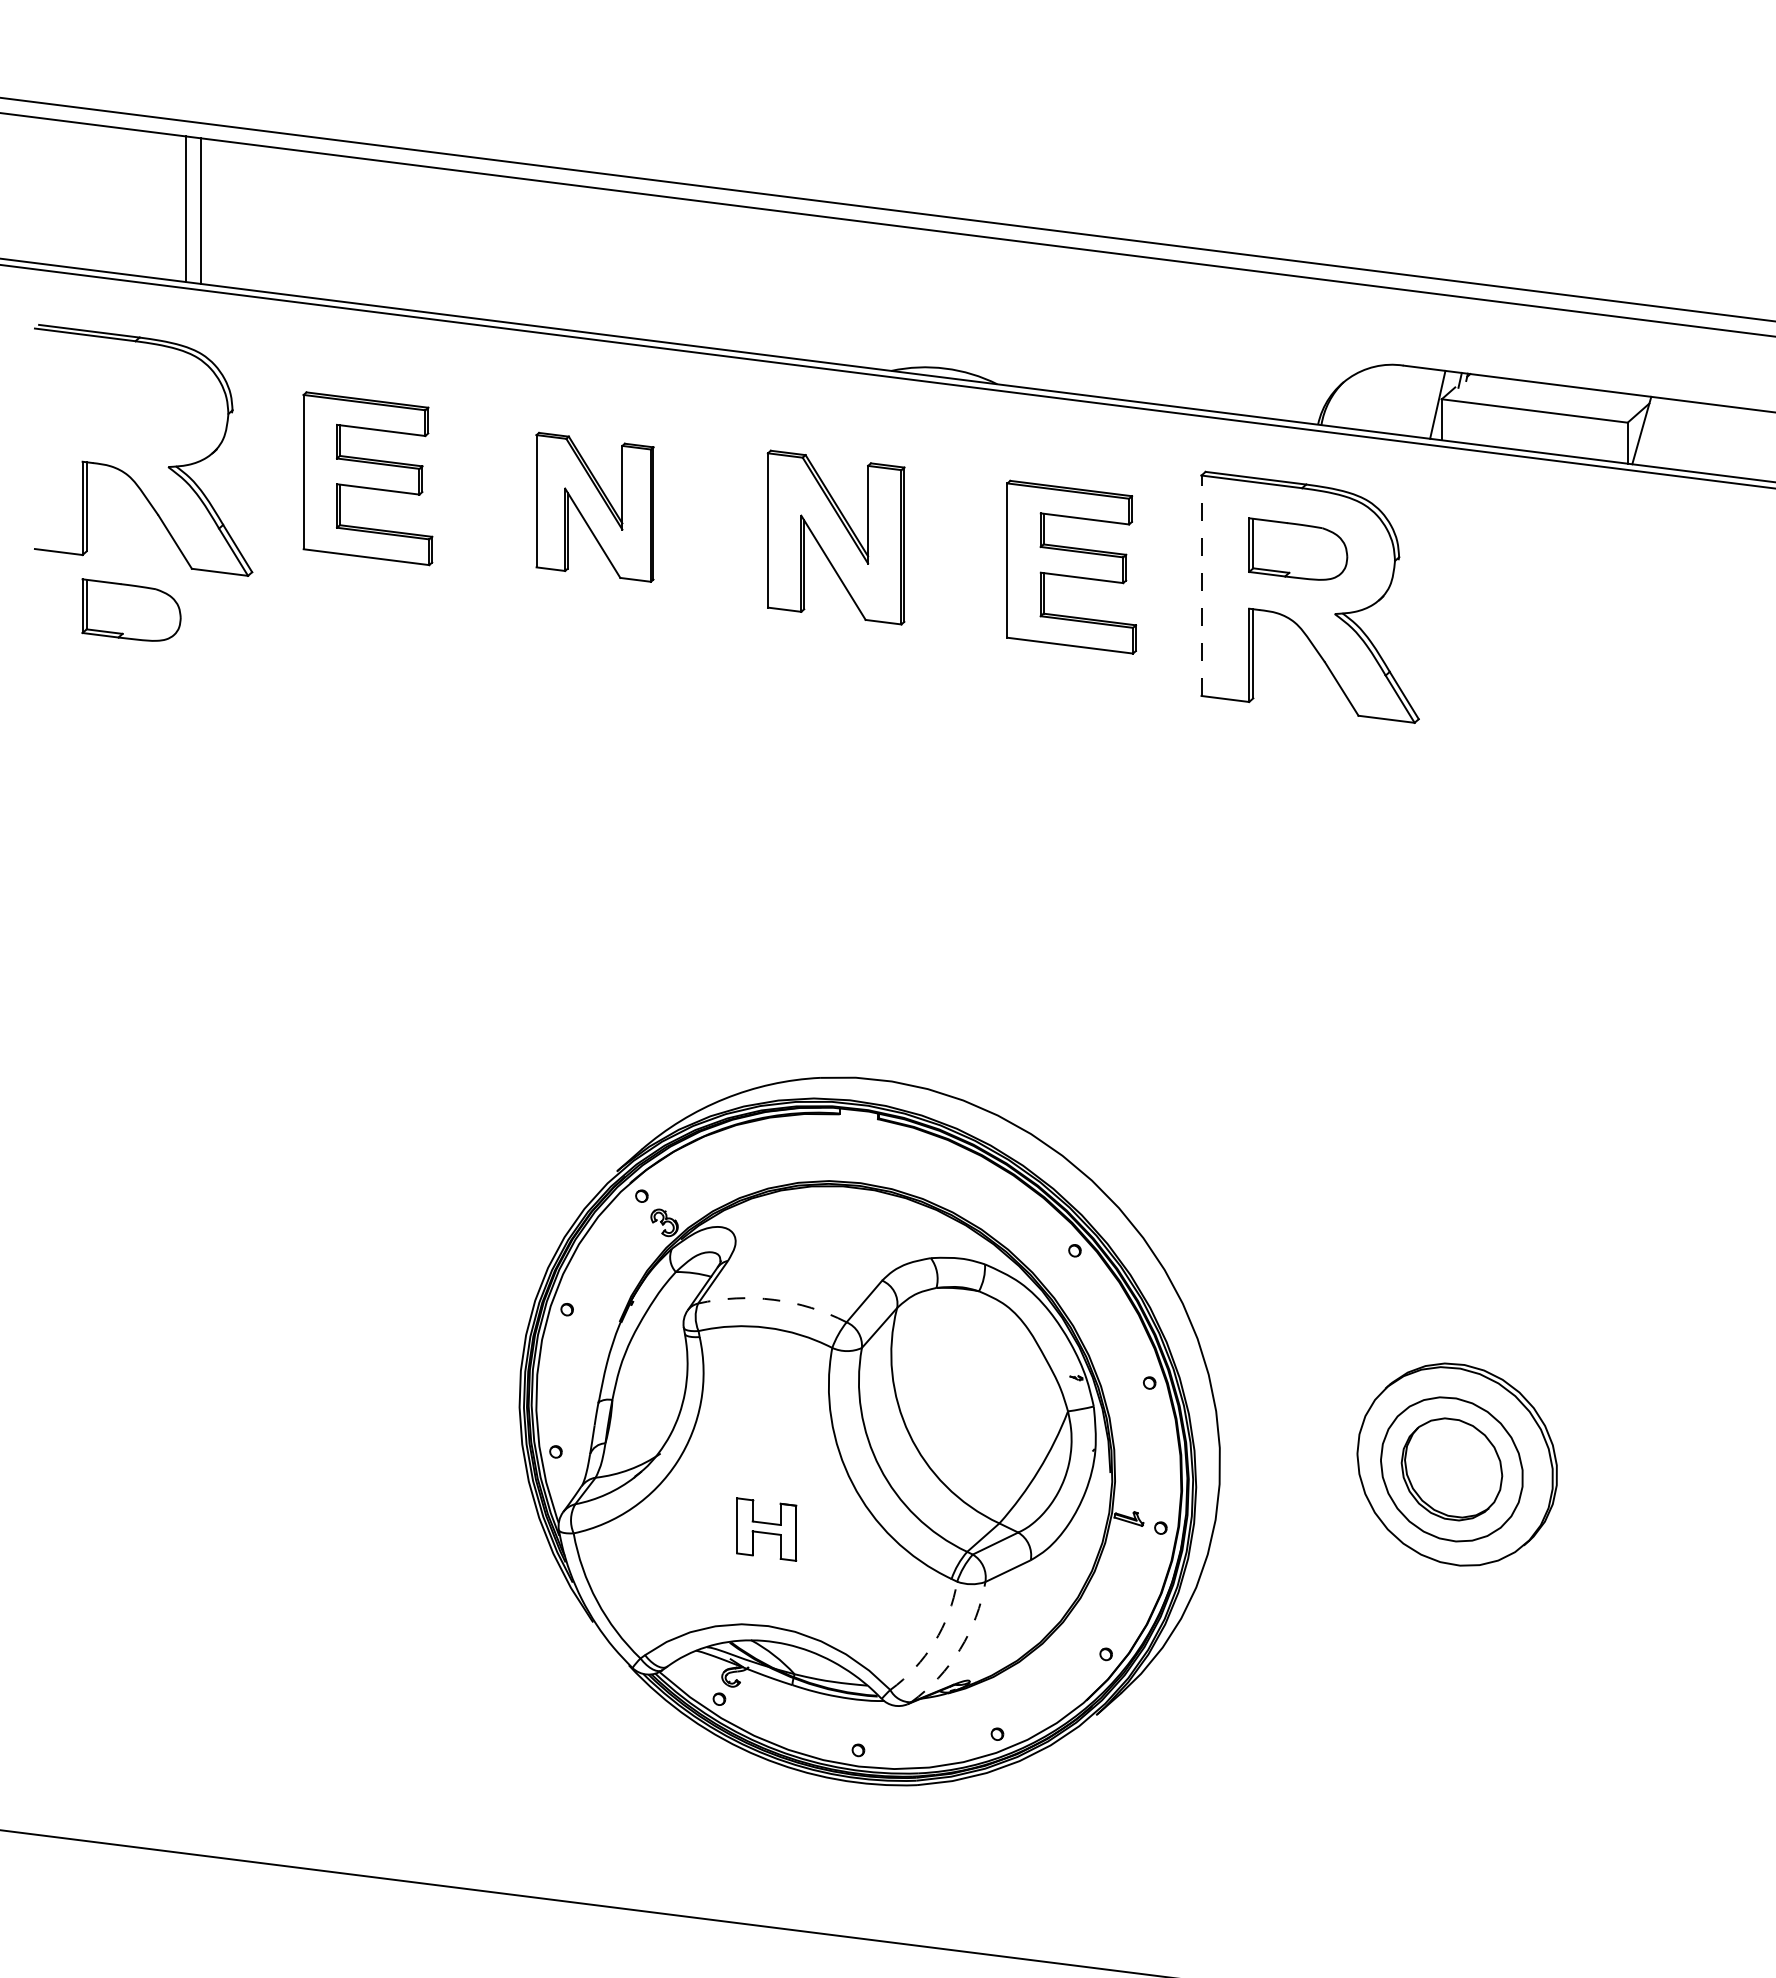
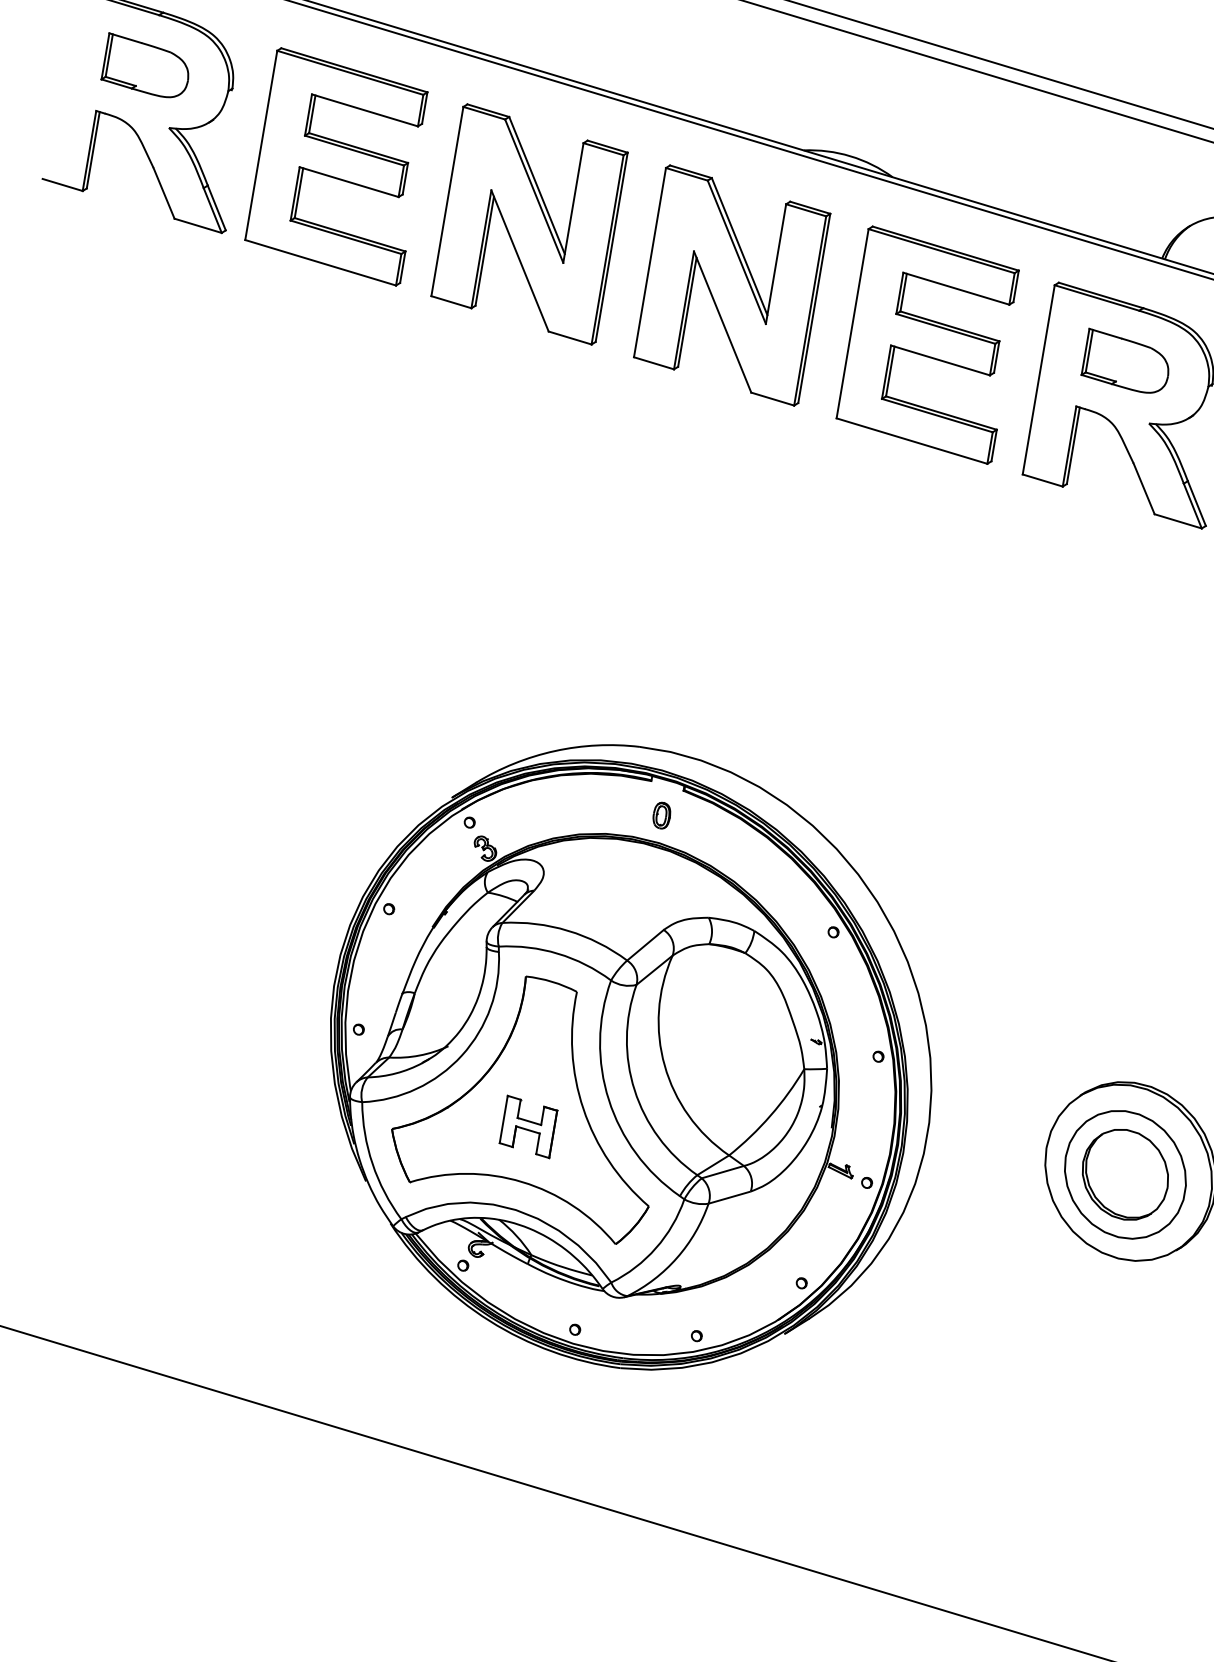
part: (367, 478) -> (338, 166), size x1.43
part: (594, 507) -> (529, 224), size x1.67
part: (835, 537) -> (731, 285), size x1.43
part: (1071, 566) -> (929, 344), size x1.43
line: (1201, 585) -> (1038, 379), dashed -> solid
part: (131, 609) -> (146, 66), moved
part: (857, 1151) -> (661, 815), added
arc: (774, 1299) -> (568, 930), dashed -> solid
part: (764, 1502) -> (530, 1103), added
arc: (934, 1642) -> (656, 1248), dashed -> solid
arc: (960, 1649) -> (677, 1258), dashed -> solid

